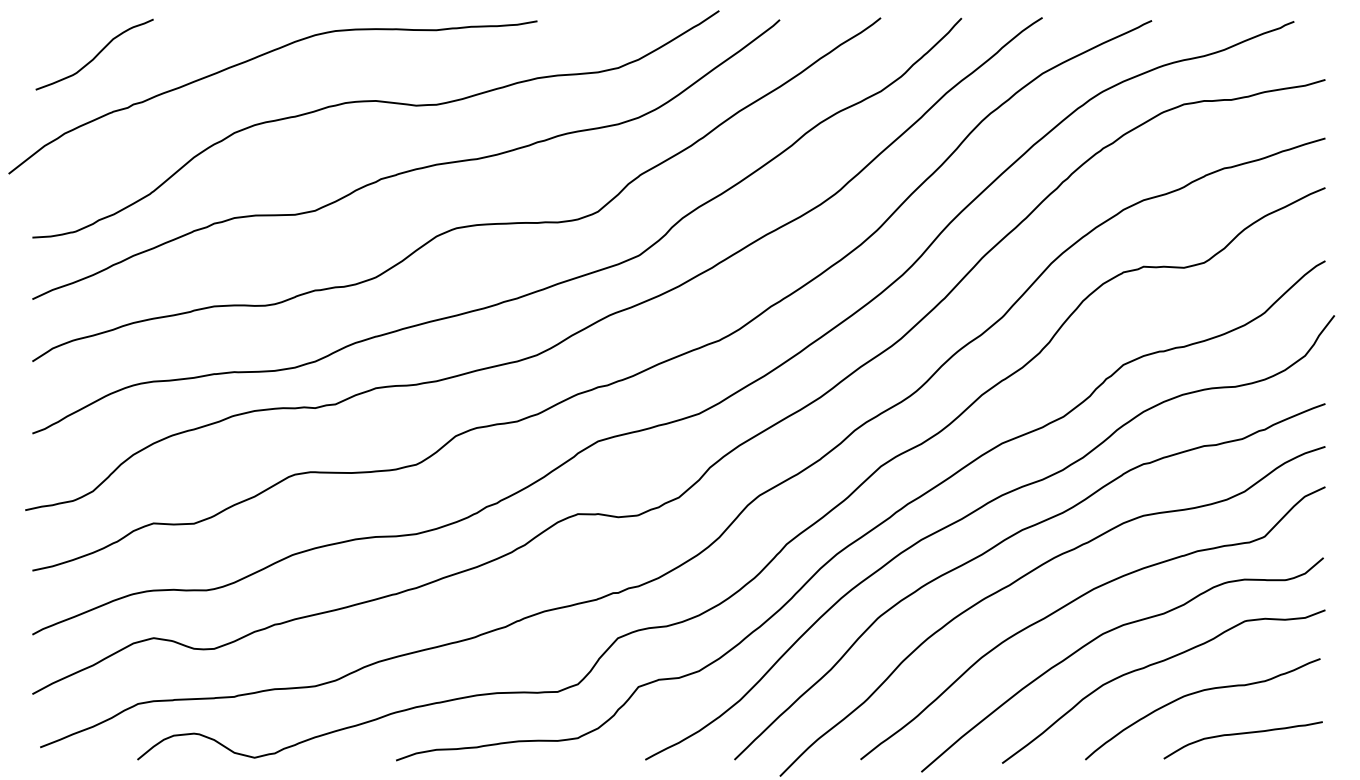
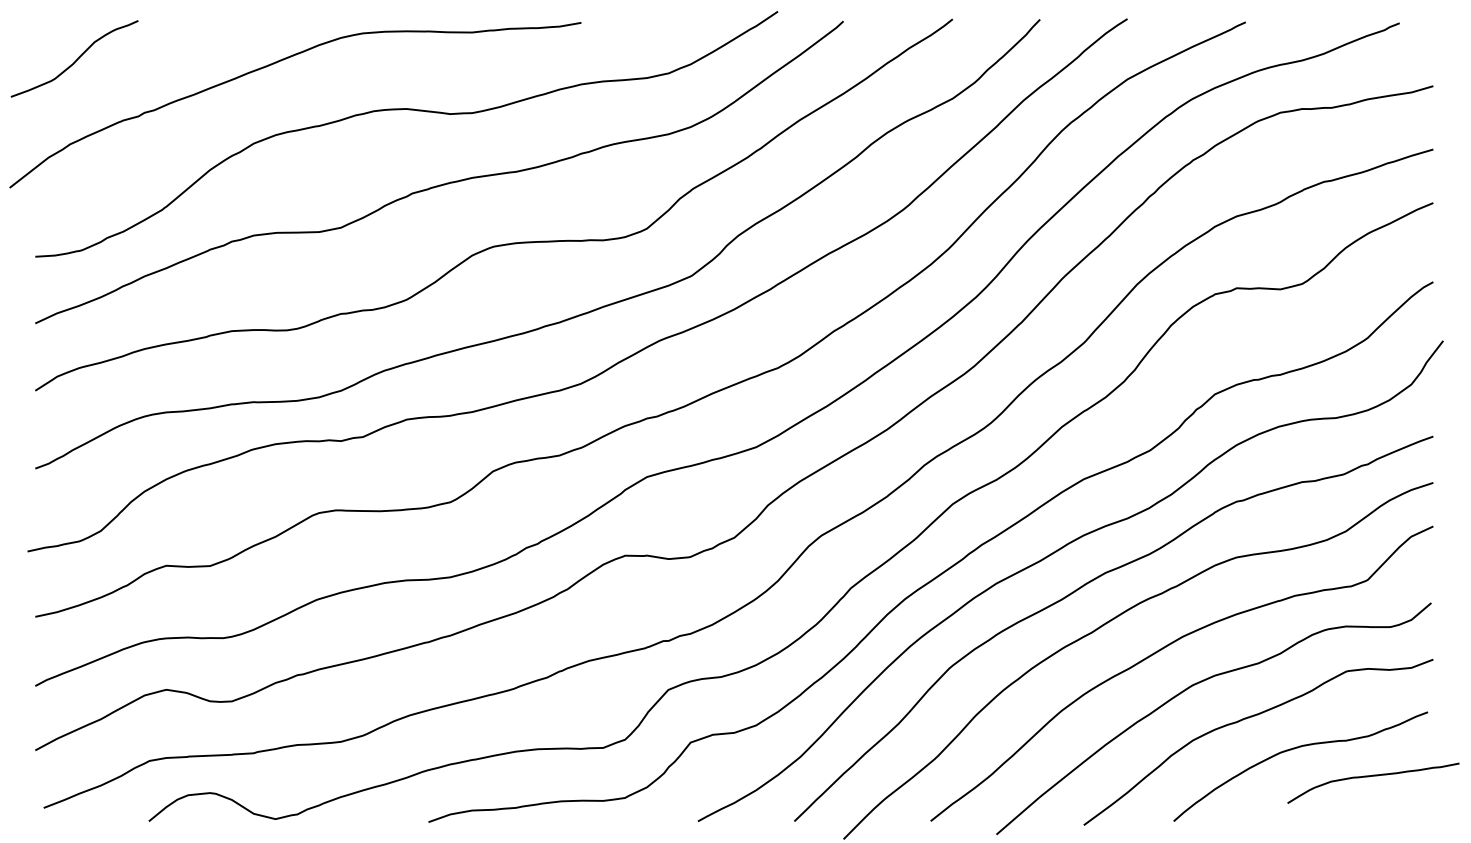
curve: (96, 55) -> (76, 59), moved
curve: (1243, 734) -> (1373, 776), moved

